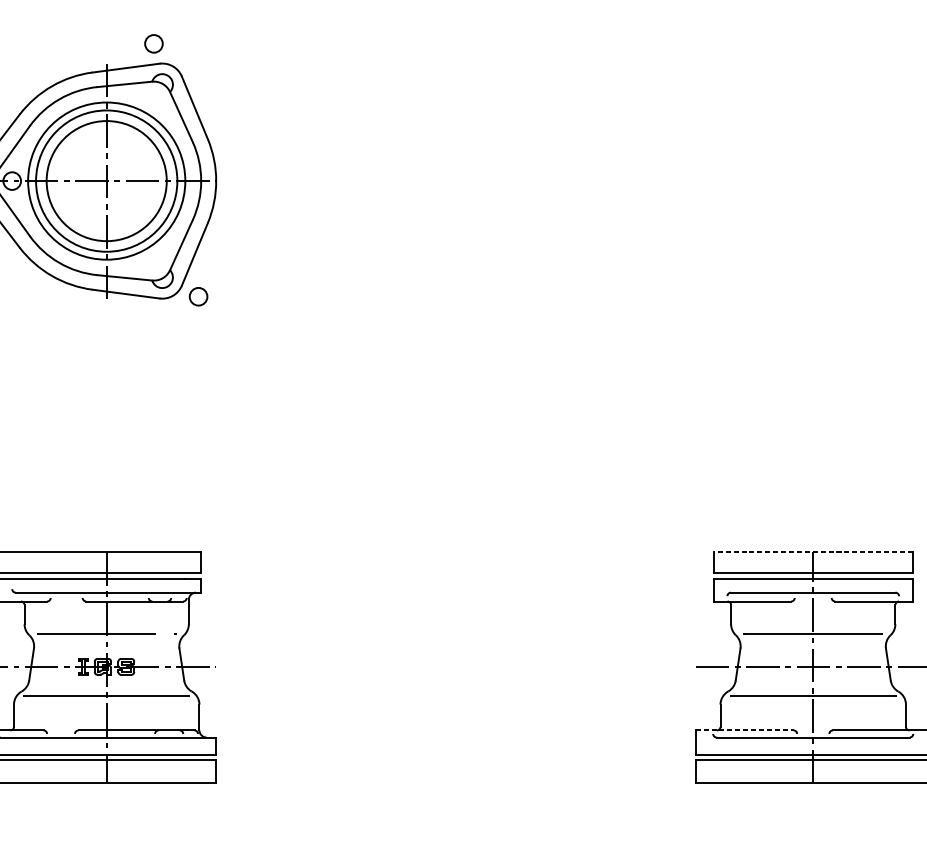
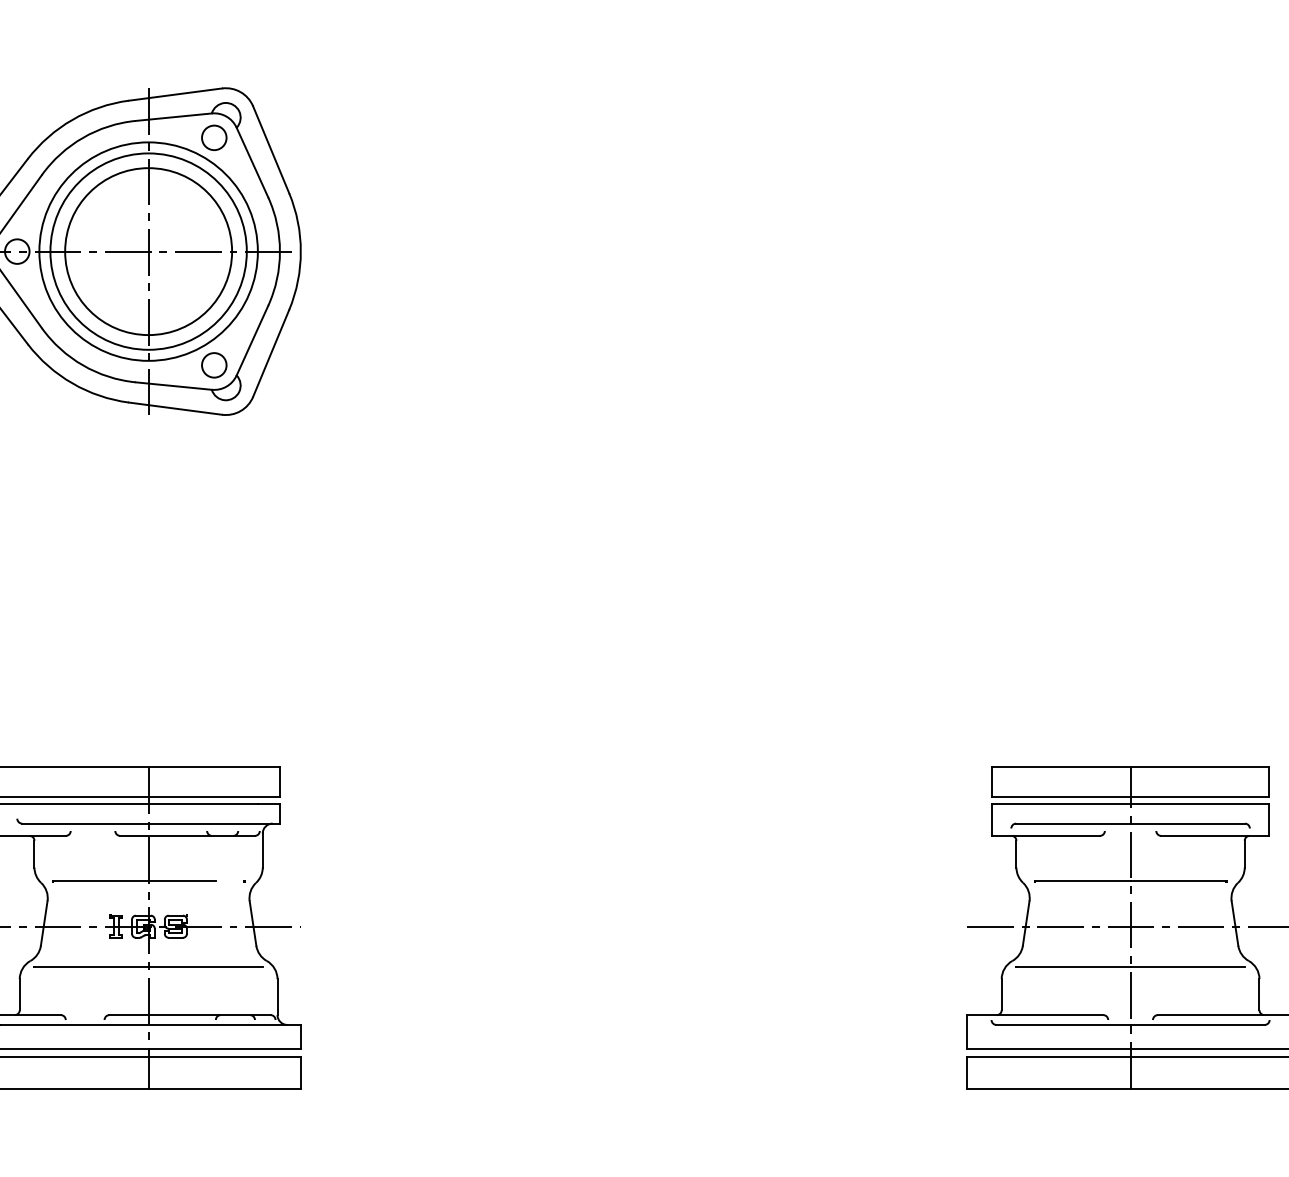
circle: (154, 43) -> (214, 137), moved
circle: (198, 296) -> (214, 365), moved
line: (813, 552) -> (1130, 767), dashed -> solid
line: (744, 730) -> (1035, 1015), dashed -> solid

